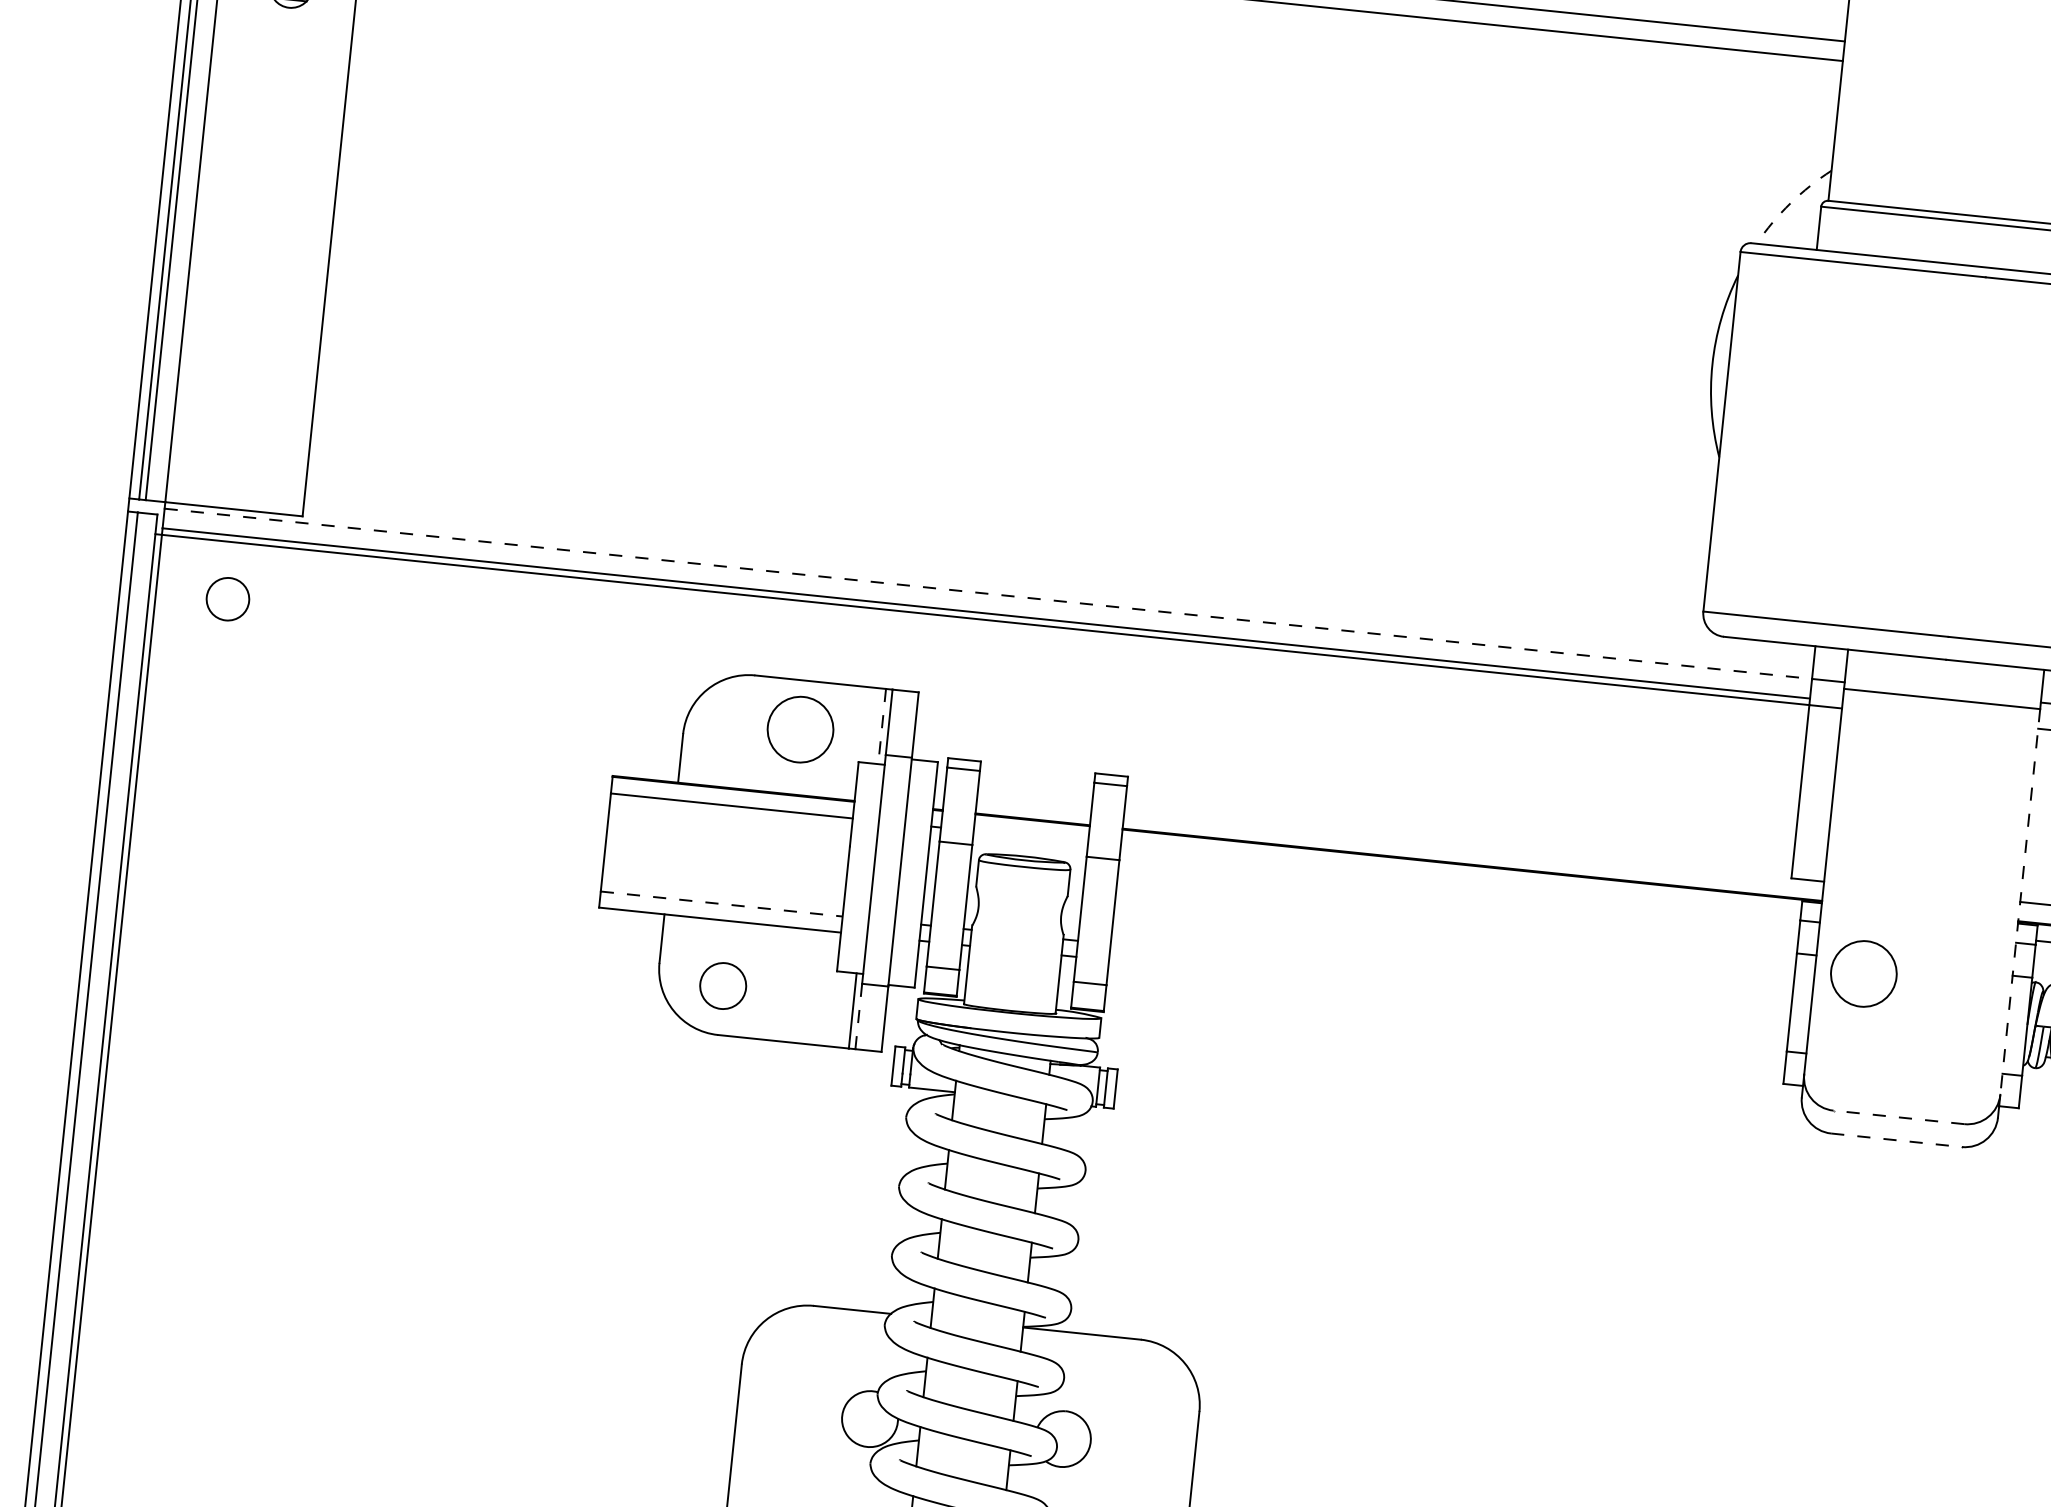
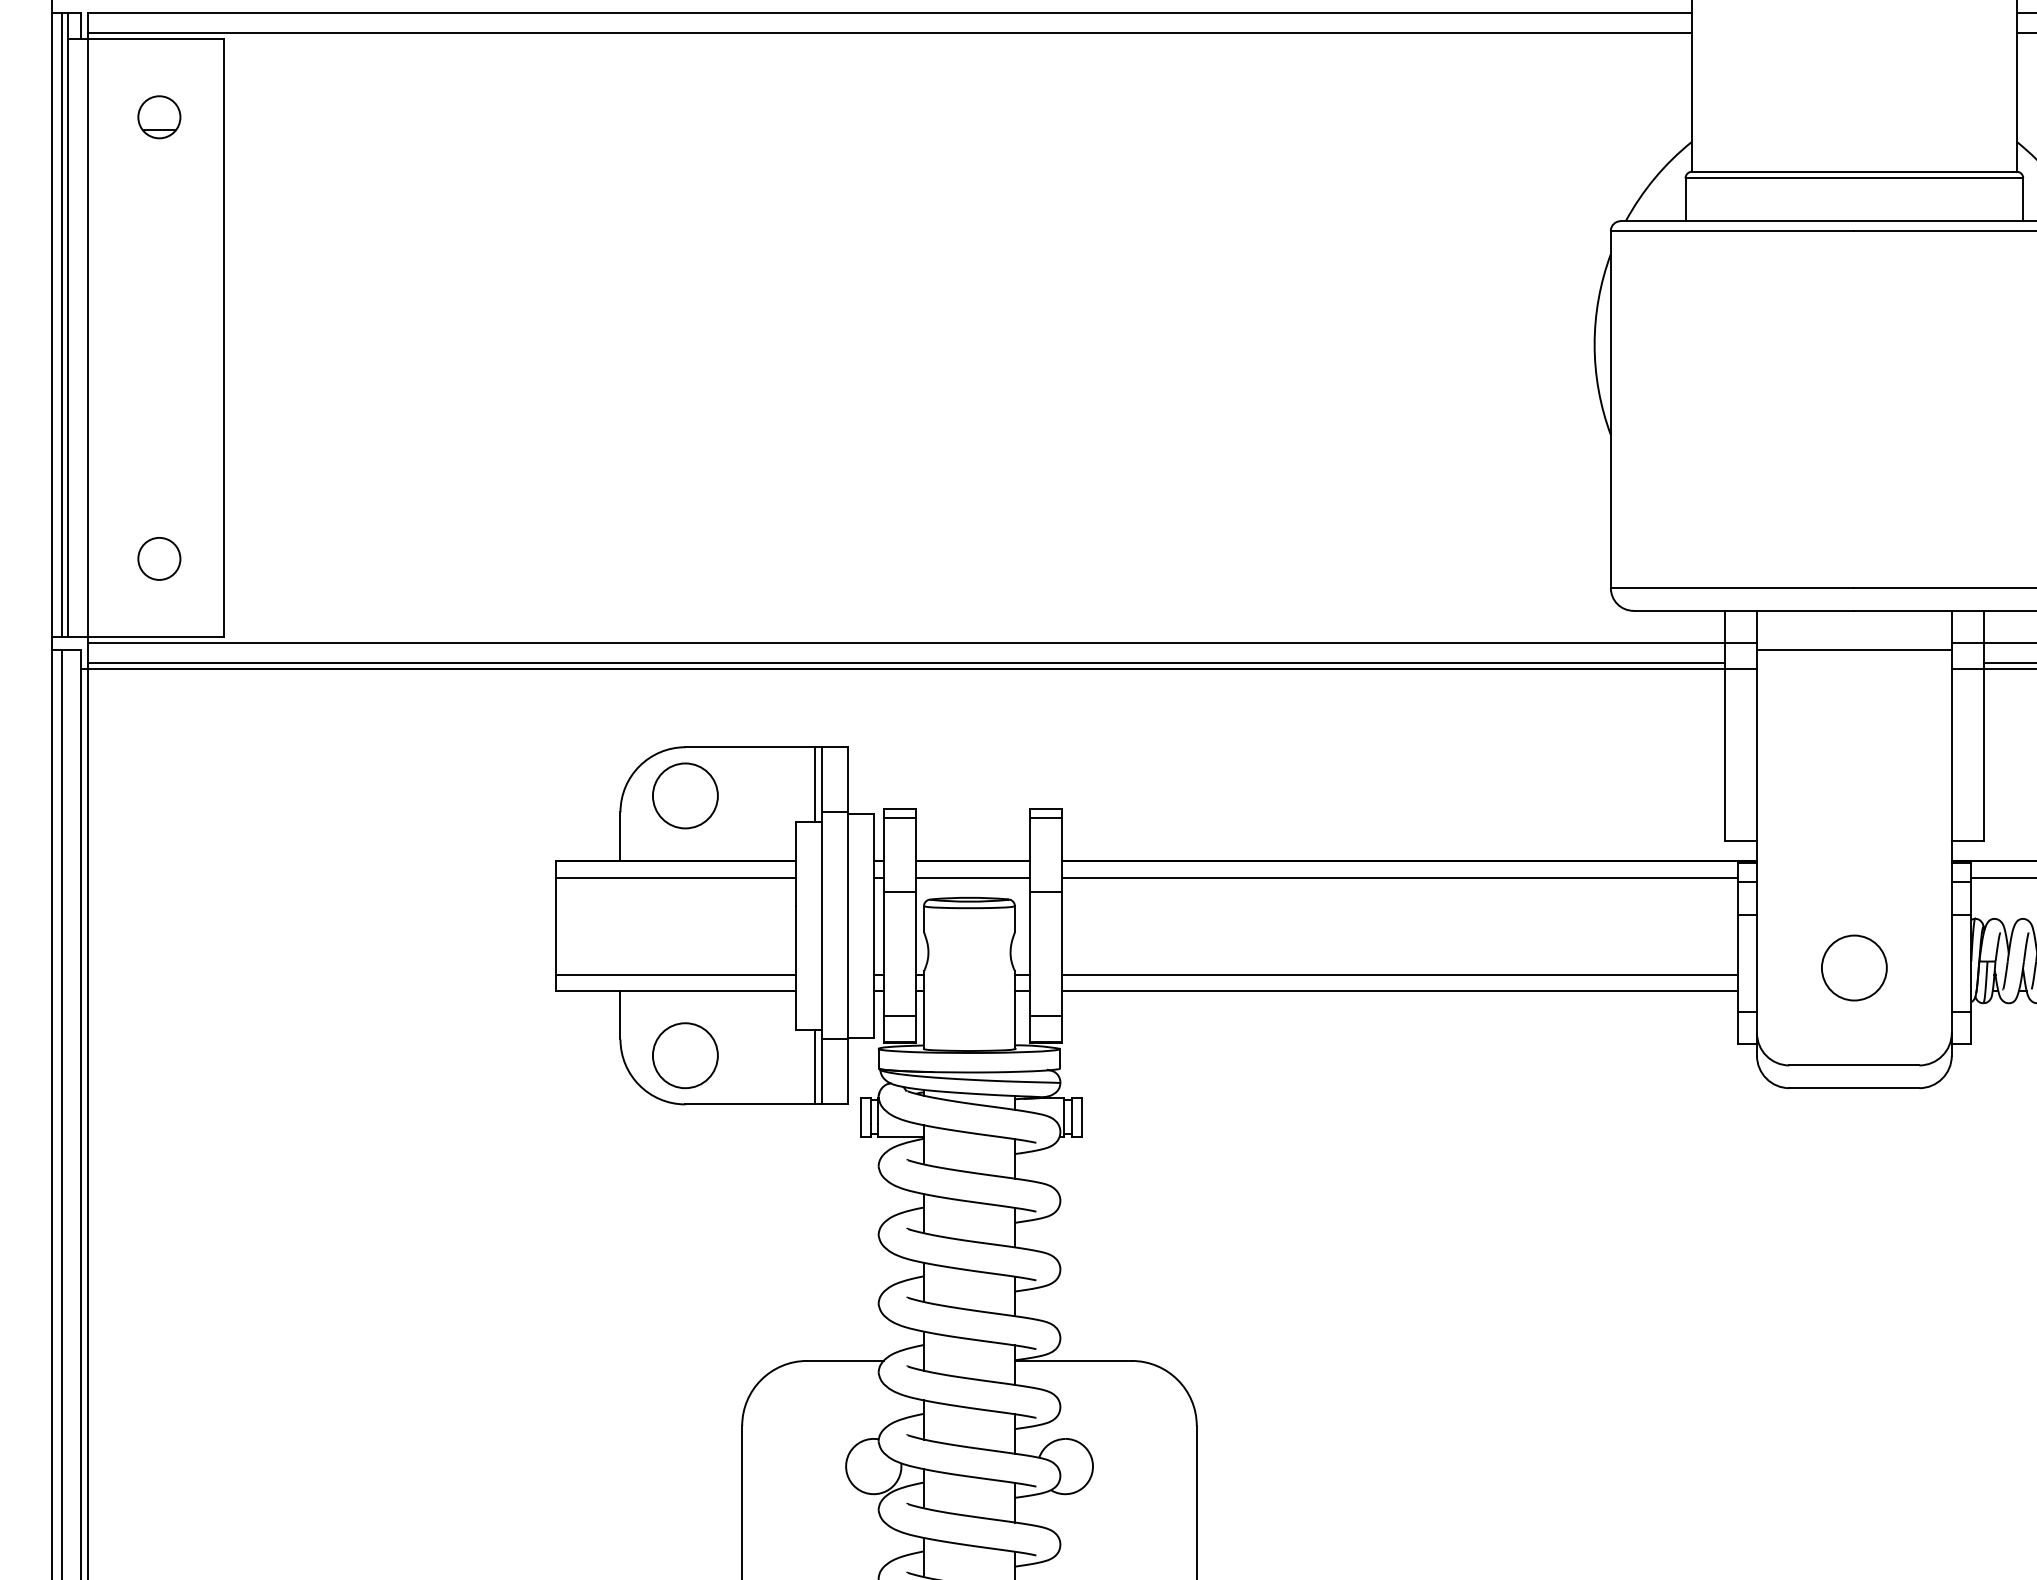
arc: (1789, 203) -> (1654, 178), dashed -> solid
line: (988, 594) -> (906, 643), dashed -> solid
circle: (228, 598) -> (159, 558), moved
line: (882, 727) -> (815, 785), dashed -> solid
circle: (800, 729) -> (685, 795), moved
line: (1030, 836) -> (972, 877), added
line: (1460, 880) -> (1399, 877), added
line: (2019, 902) -> (1951, 841), dashed -> solid
line: (722, 904) -> (676, 975), dashed -> solid
circle: (1864, 973) -> (1854, 967), moved
line: (1450, 979) -> (1399, 975), added
circle: (723, 985) -> (685, 1055), size x1.43
line: (1448, 995) -> (1399, 991), added
line: (858, 1016) -> (821, 1071), dashed -> solid
line: (1899, 1117) -> (1854, 1065), dashed -> solid
line: (1896, 1140) -> (1854, 1088), dashed -> solid

